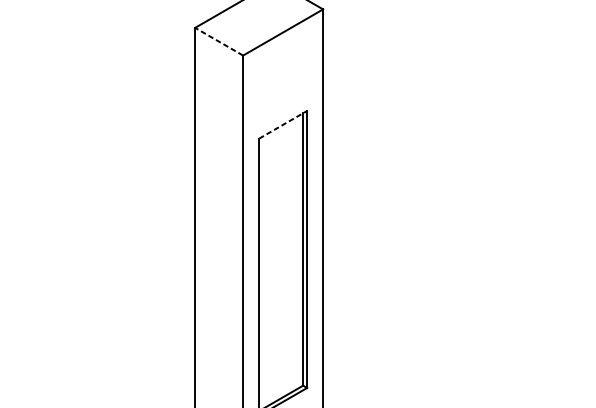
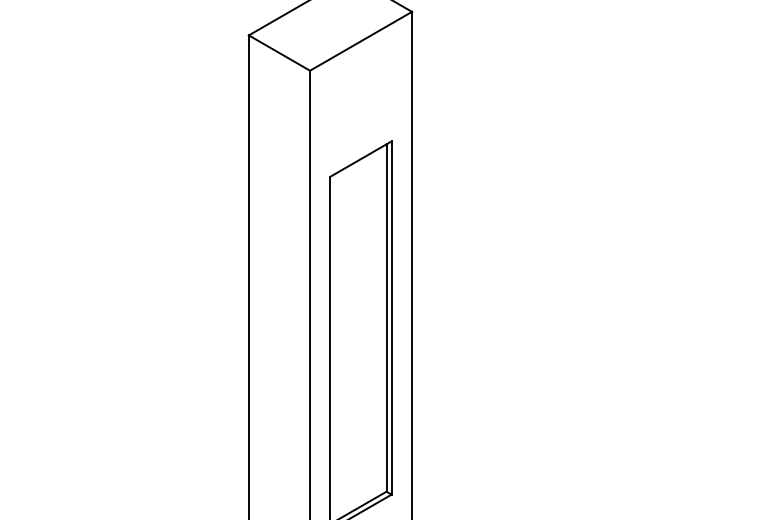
line: (219, 41) -> (279, 52), dashed -> solid
line: (283, 124) -> (361, 158), dashed -> solid

